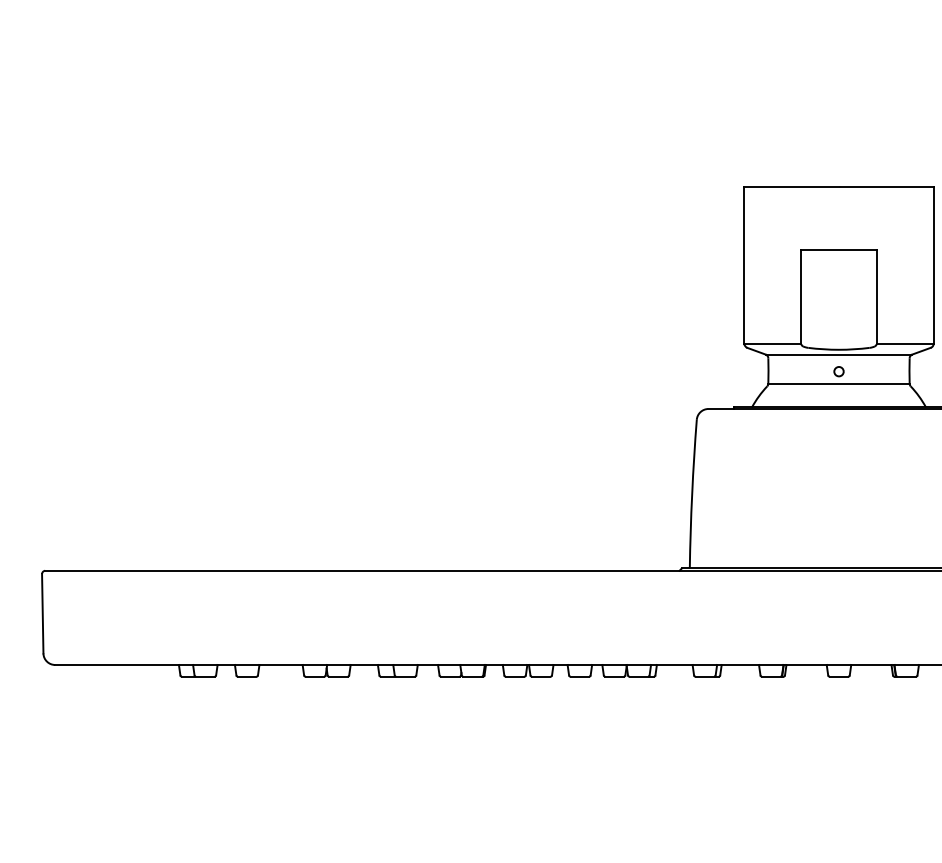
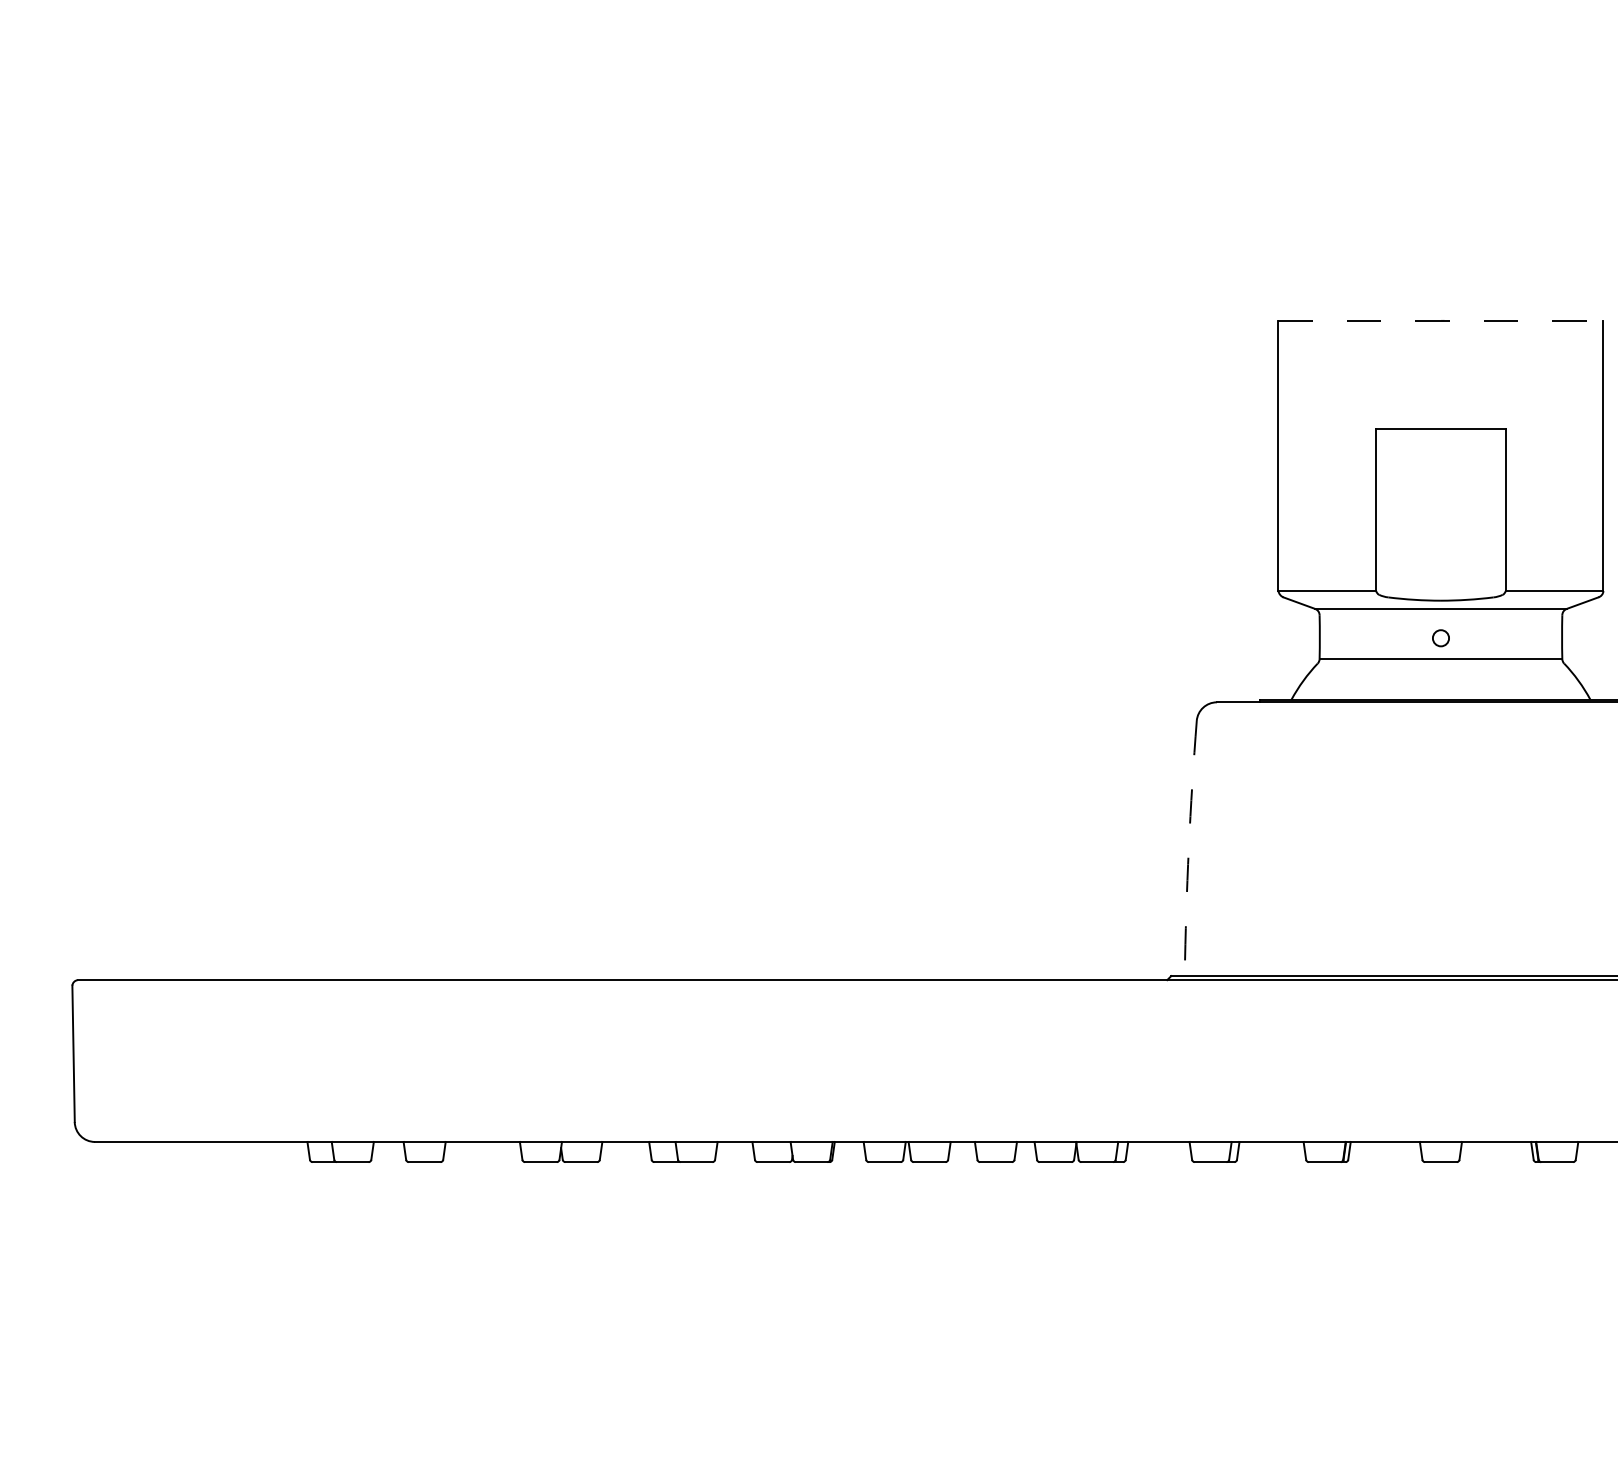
line: (839, 187) -> (1441, 321), solid -> dashed
arc: (692, 494) -> (1189, 849), solid -> dashed

